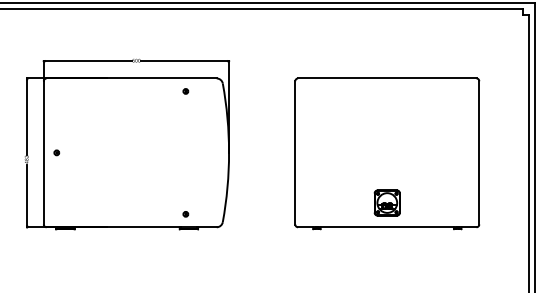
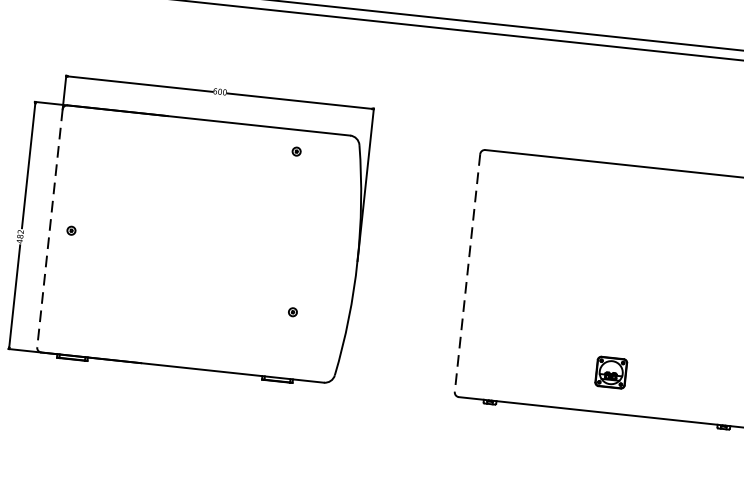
line: (43, 152) -> (49, 227), solid -> dashed
line: (295, 152) -> (467, 272), solid -> dashed
part: (386, 202) -> (610, 371), size x0.7
part: (185, 214) -> (292, 312), moved

